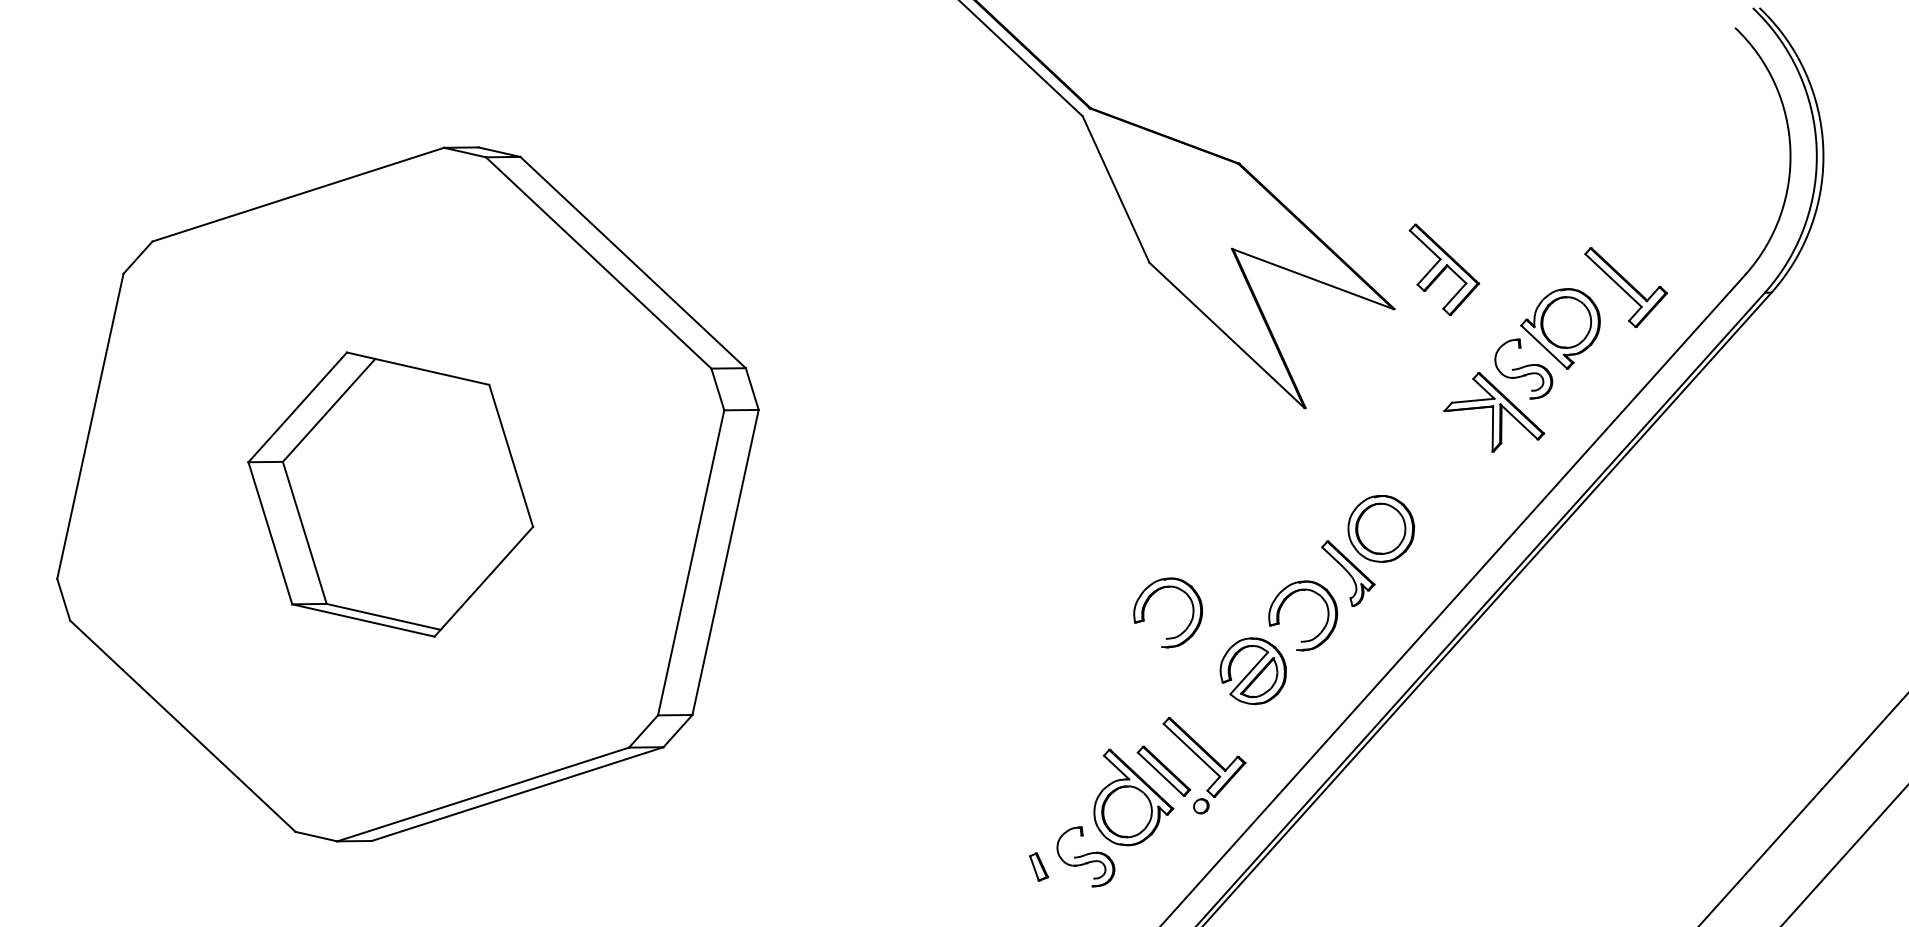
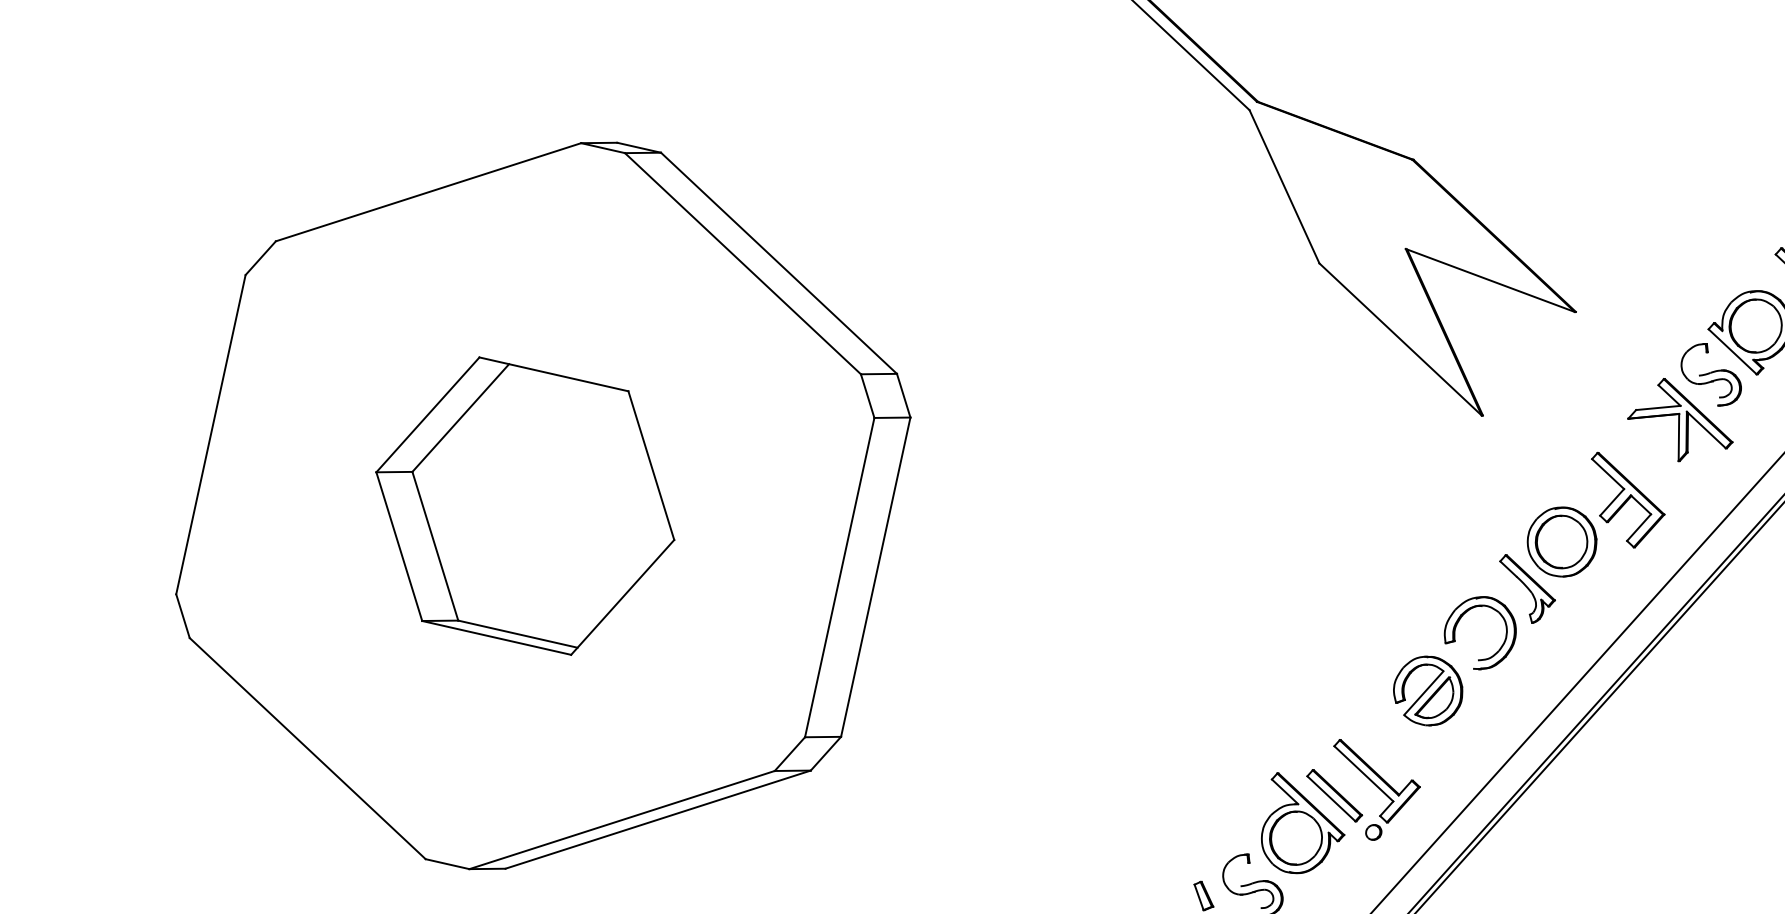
part: (1444, 269) -> (1628, 499), moved
part: (1150, 598) -> (1320, 614), removed

